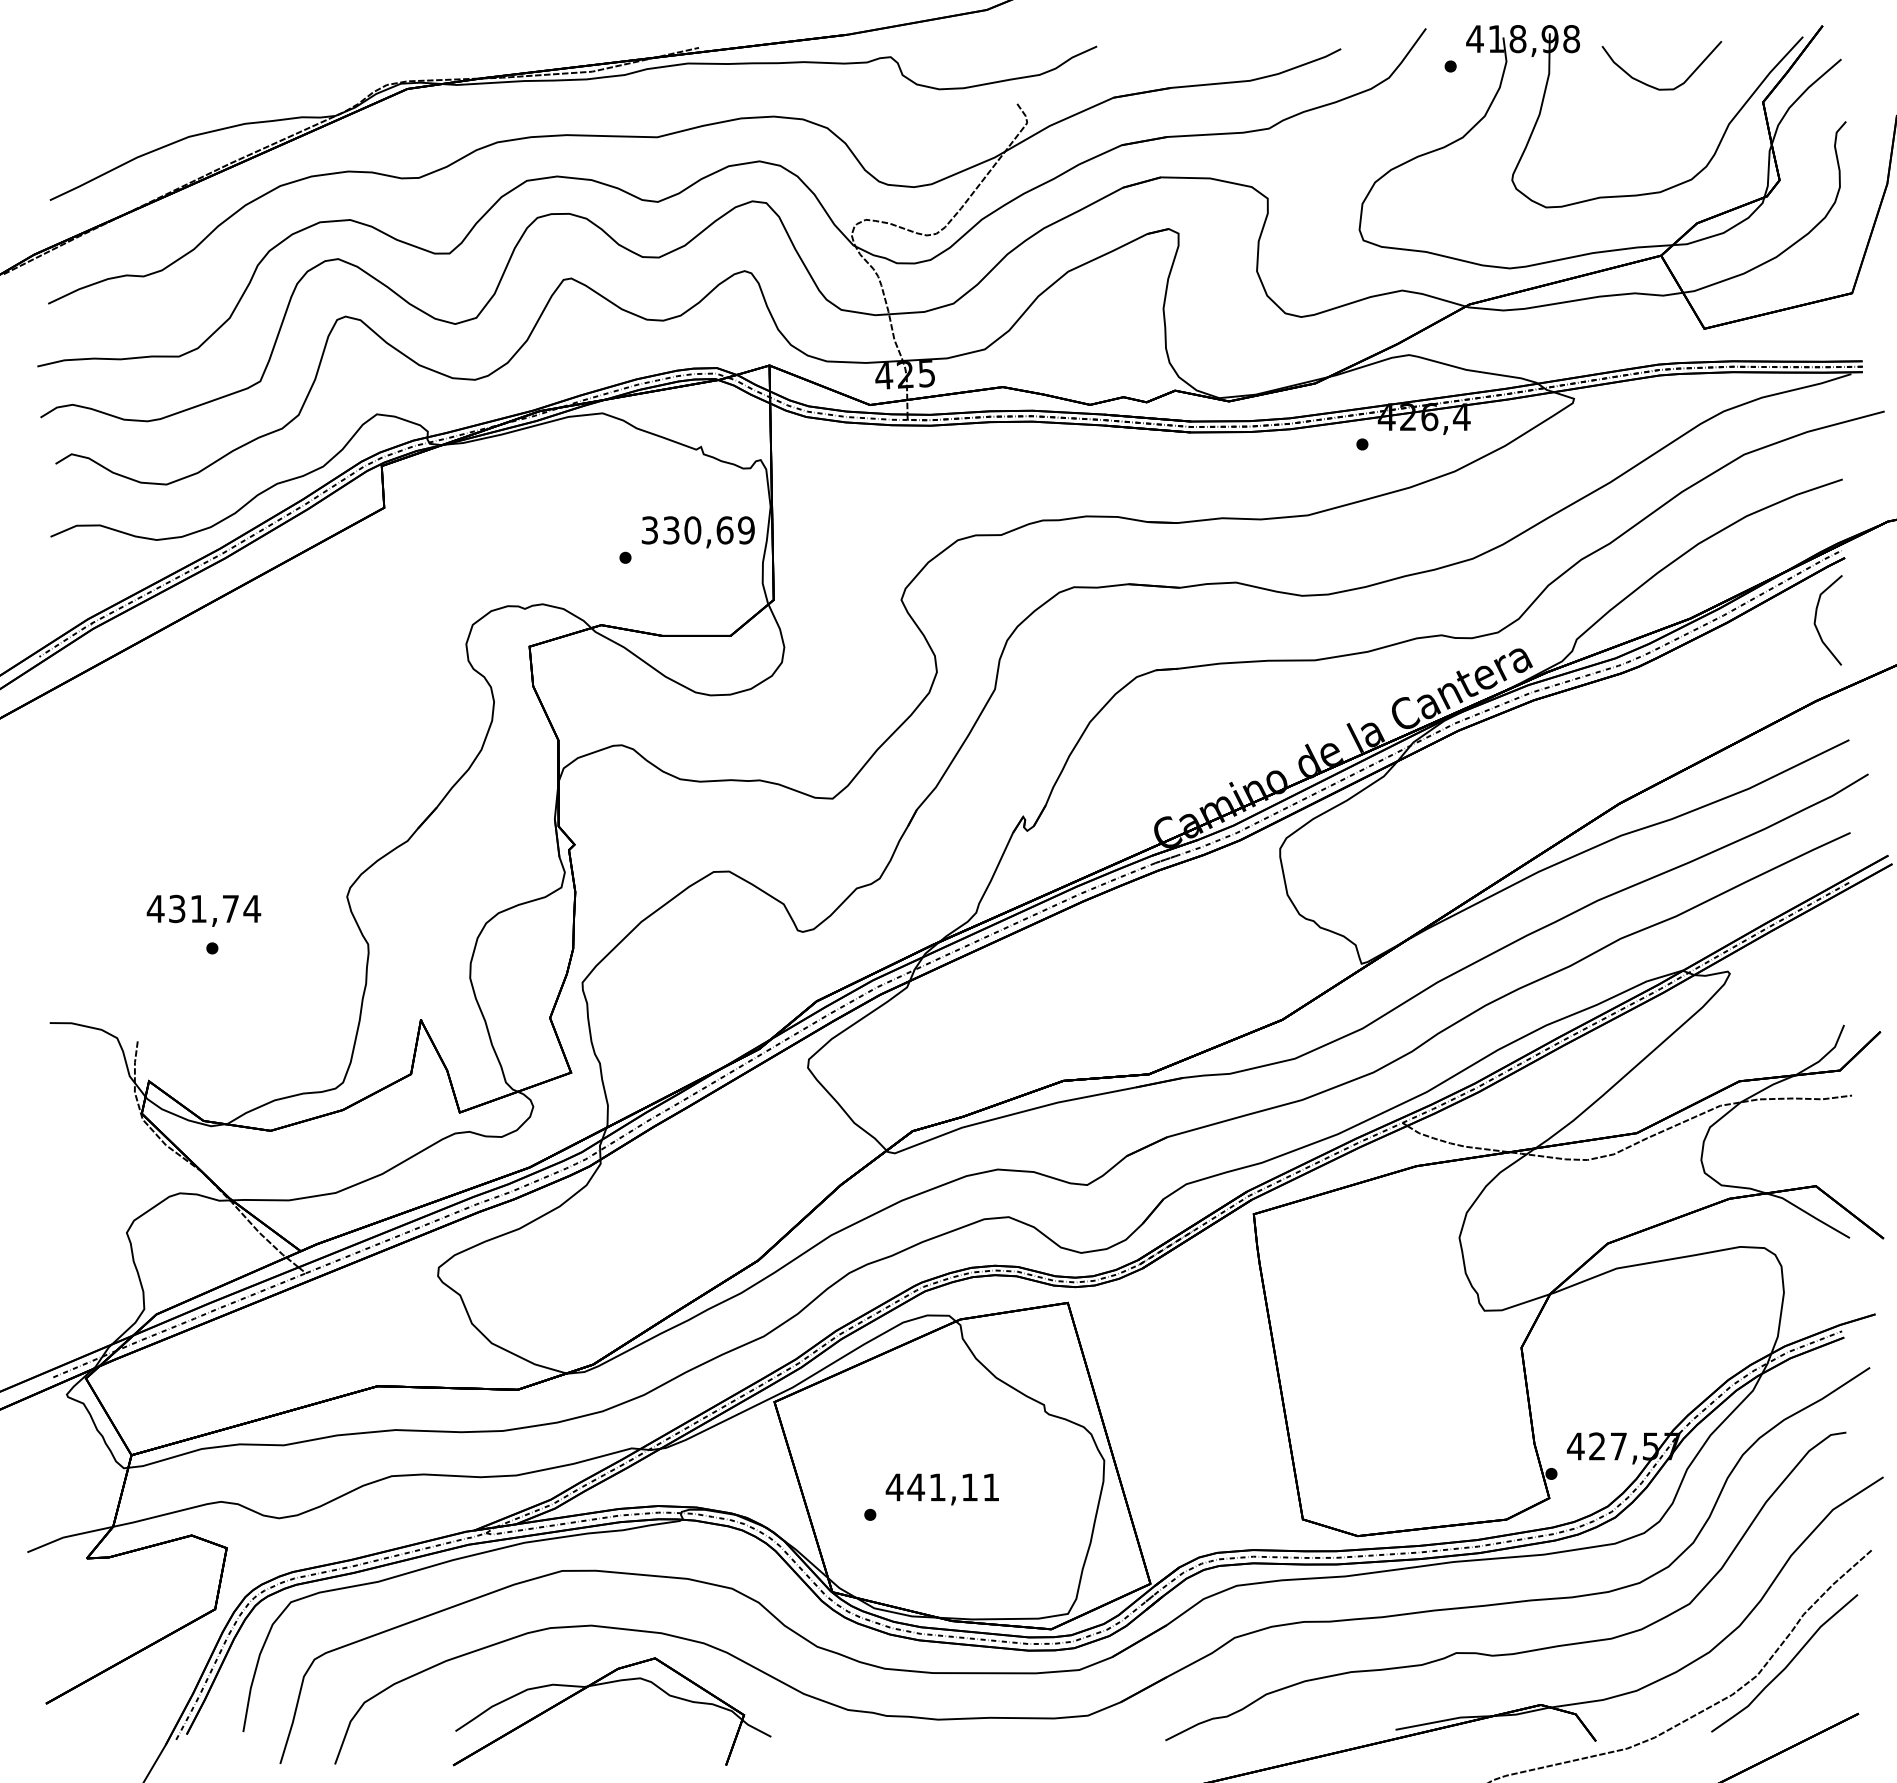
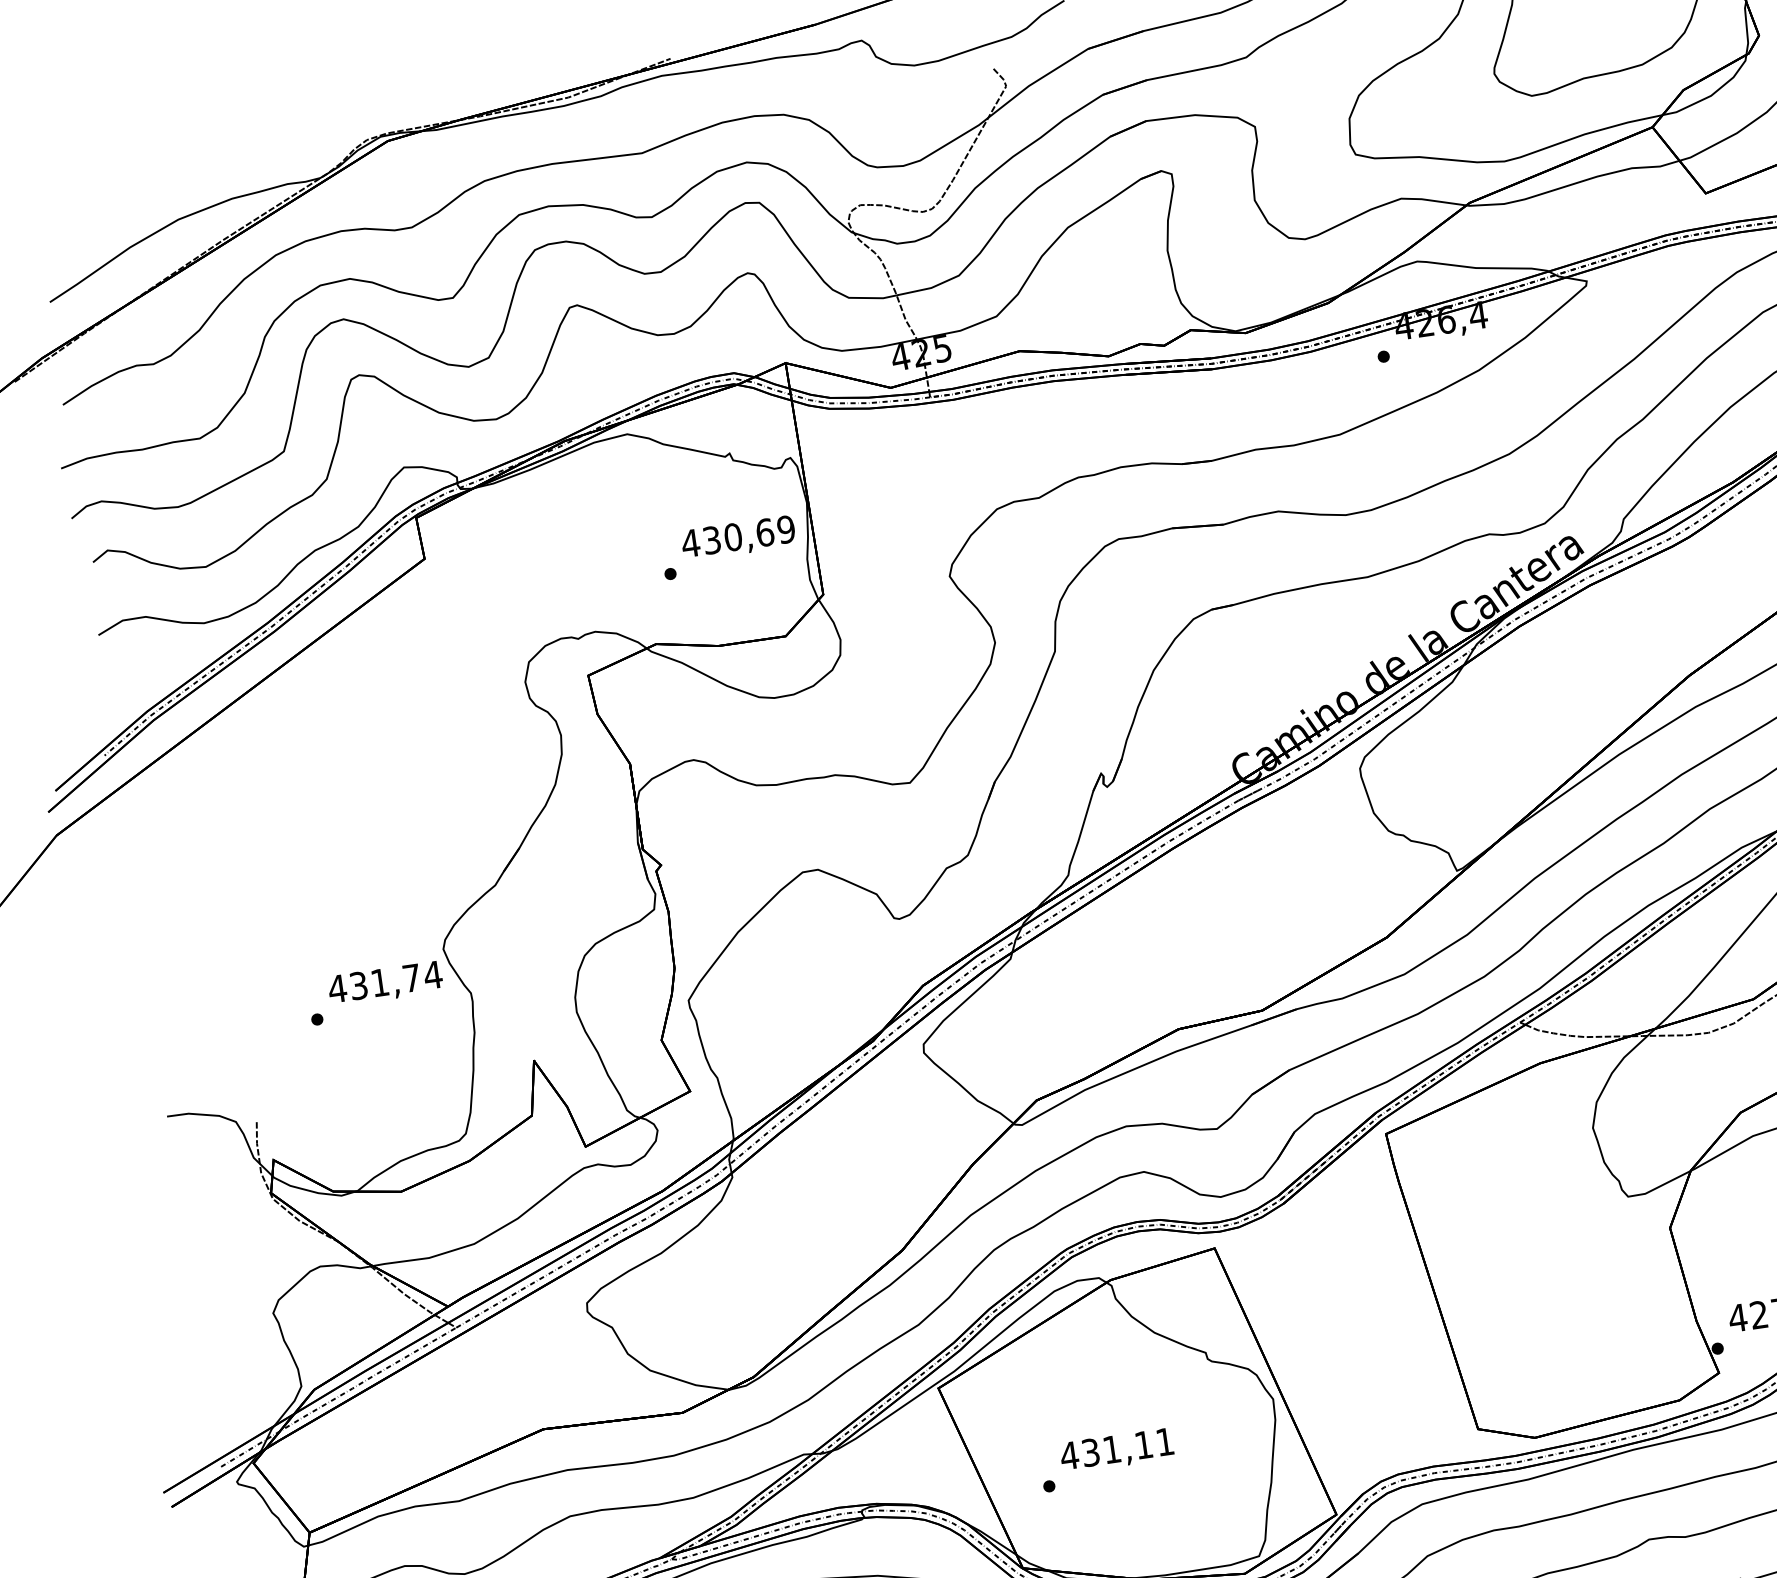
text: (649, 530) -> (690, 543), 330,69 -> 430,69
text: (203, 910) -> (385, 983), moved
text: (916, 1487) -> (1091, 1452), 441,11 -> 431,11

